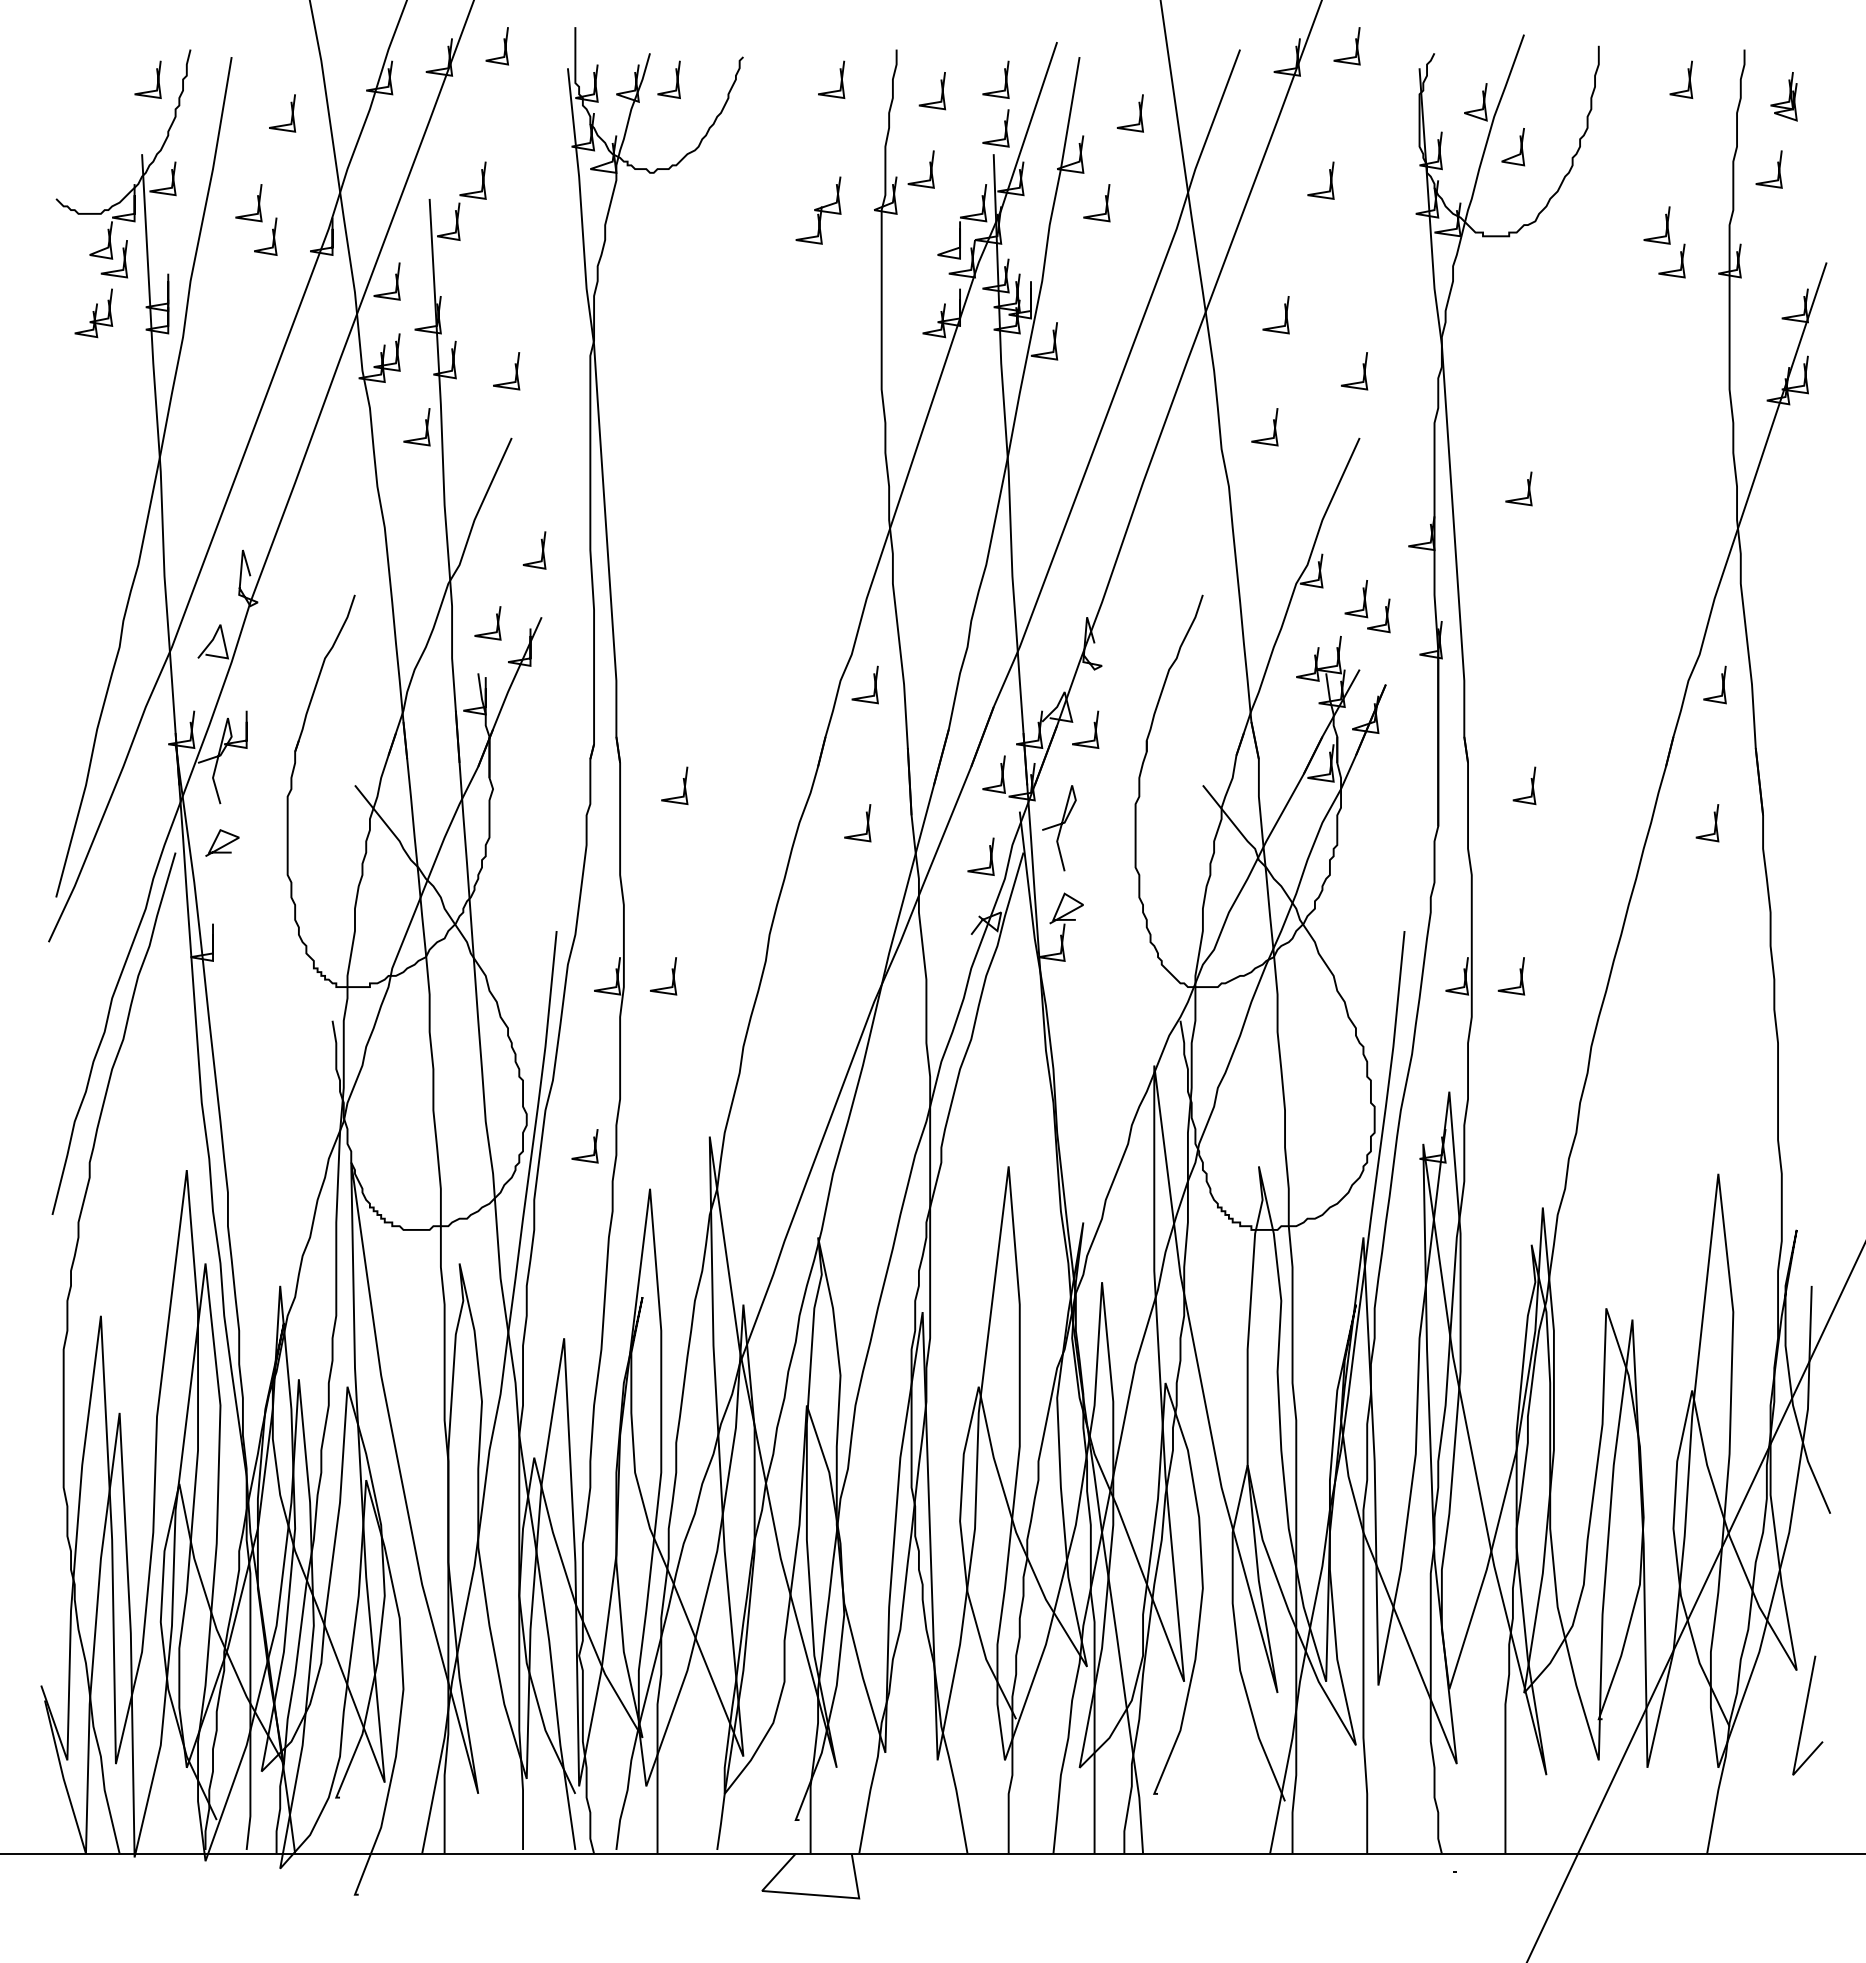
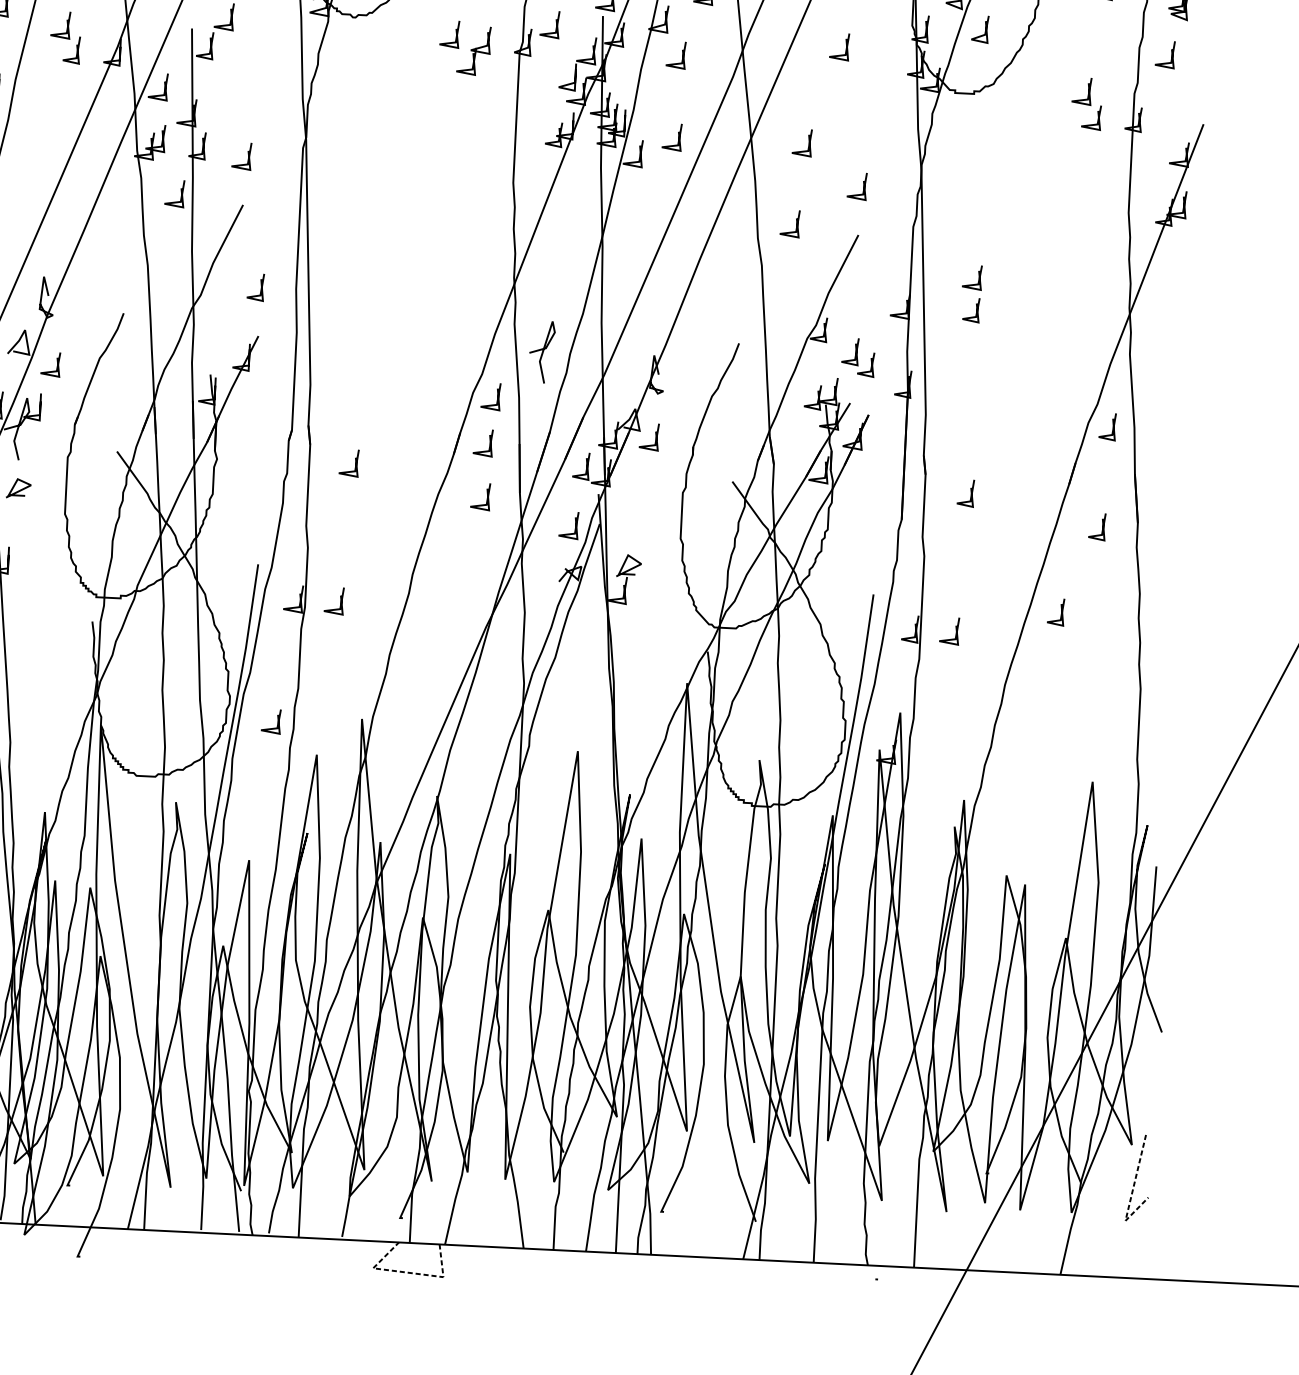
line: (792, 185) -> (455, 31), added
line: (1105, 314) -> (678, 136), added
line: (1526, 530) -> (976, 308), added
line: (487, 632) -> (50, 371), moved
line: (866, 751) -> (489, 445), added
curve: (1059, 828) -> (541, 352), moved
line: (1663, 944) -> (1061, 613), added
line: (1800, 1737) -> (1132, 1193), solid -> dashed
line: (807, 1894) -> (406, 1272), solid -> dashed

